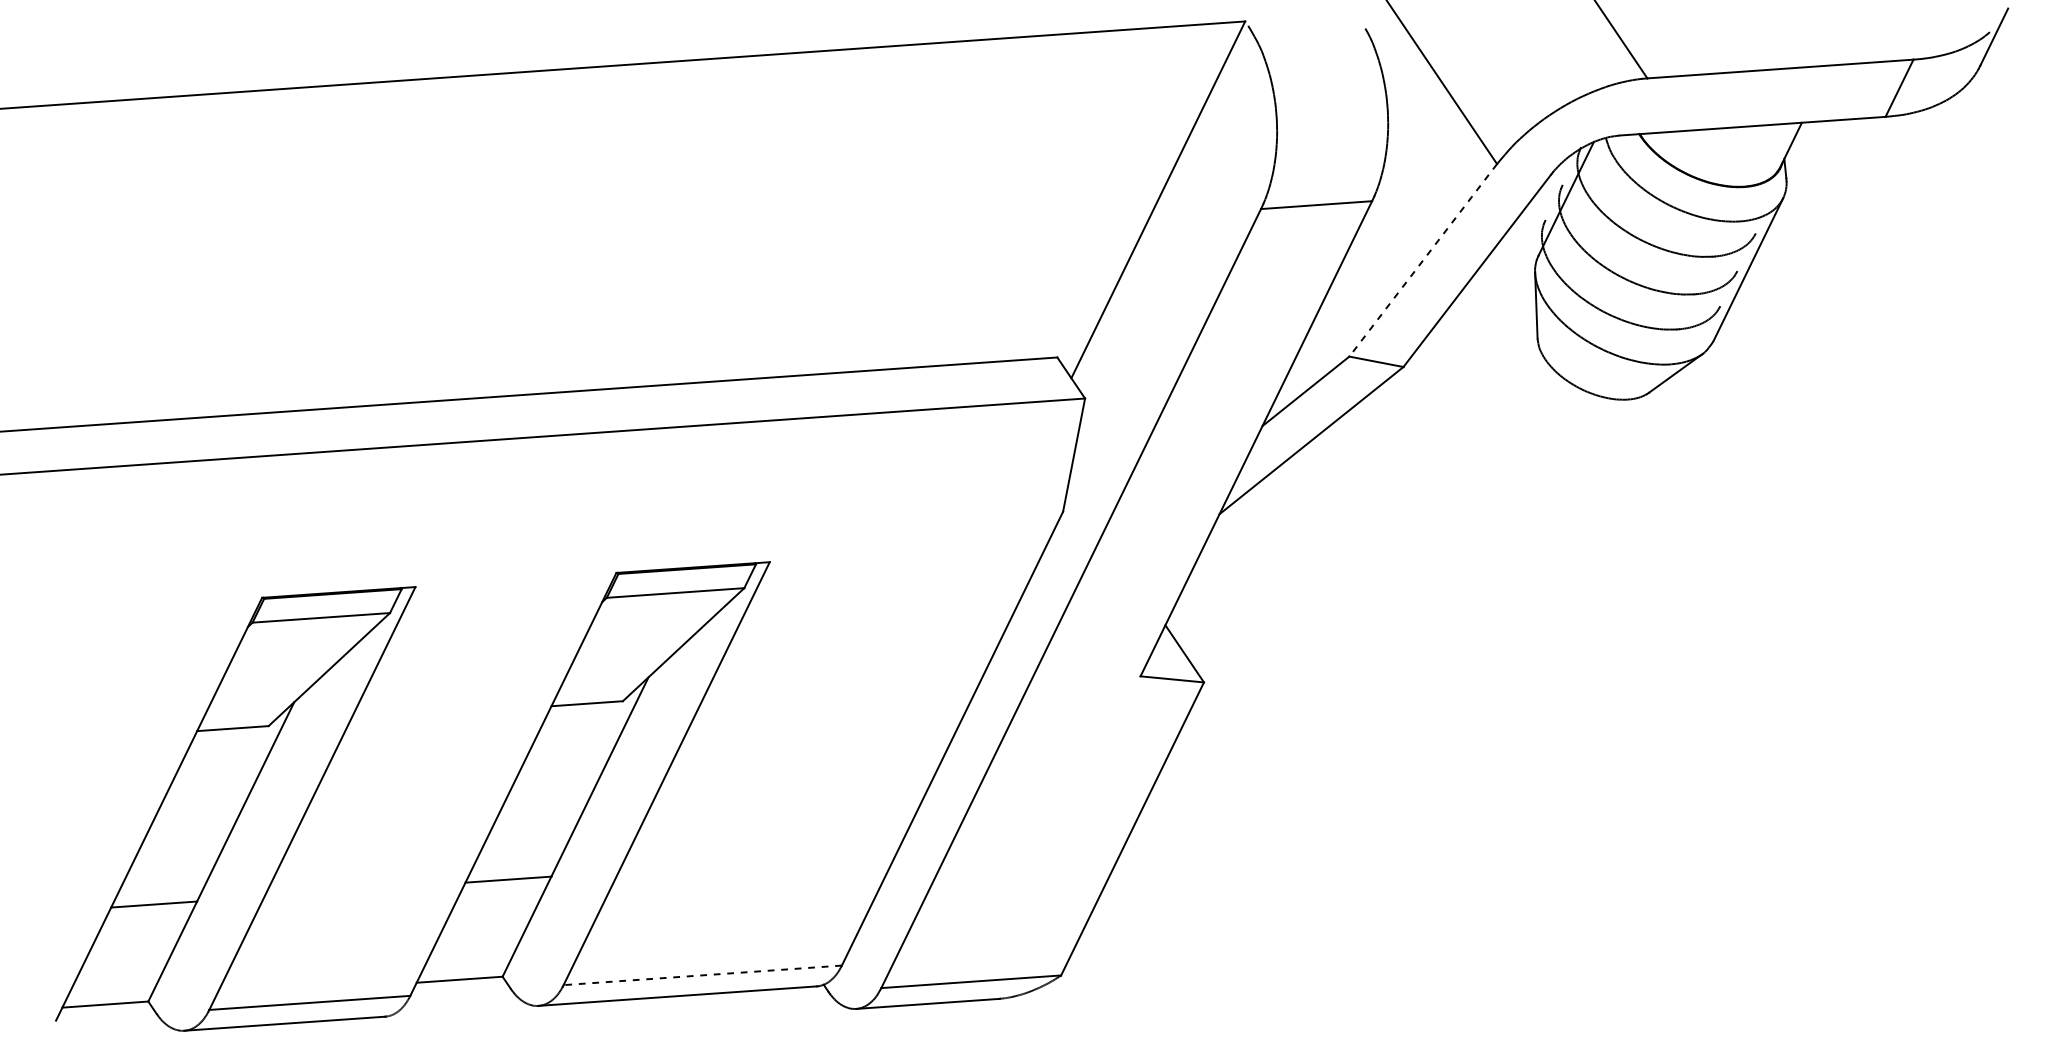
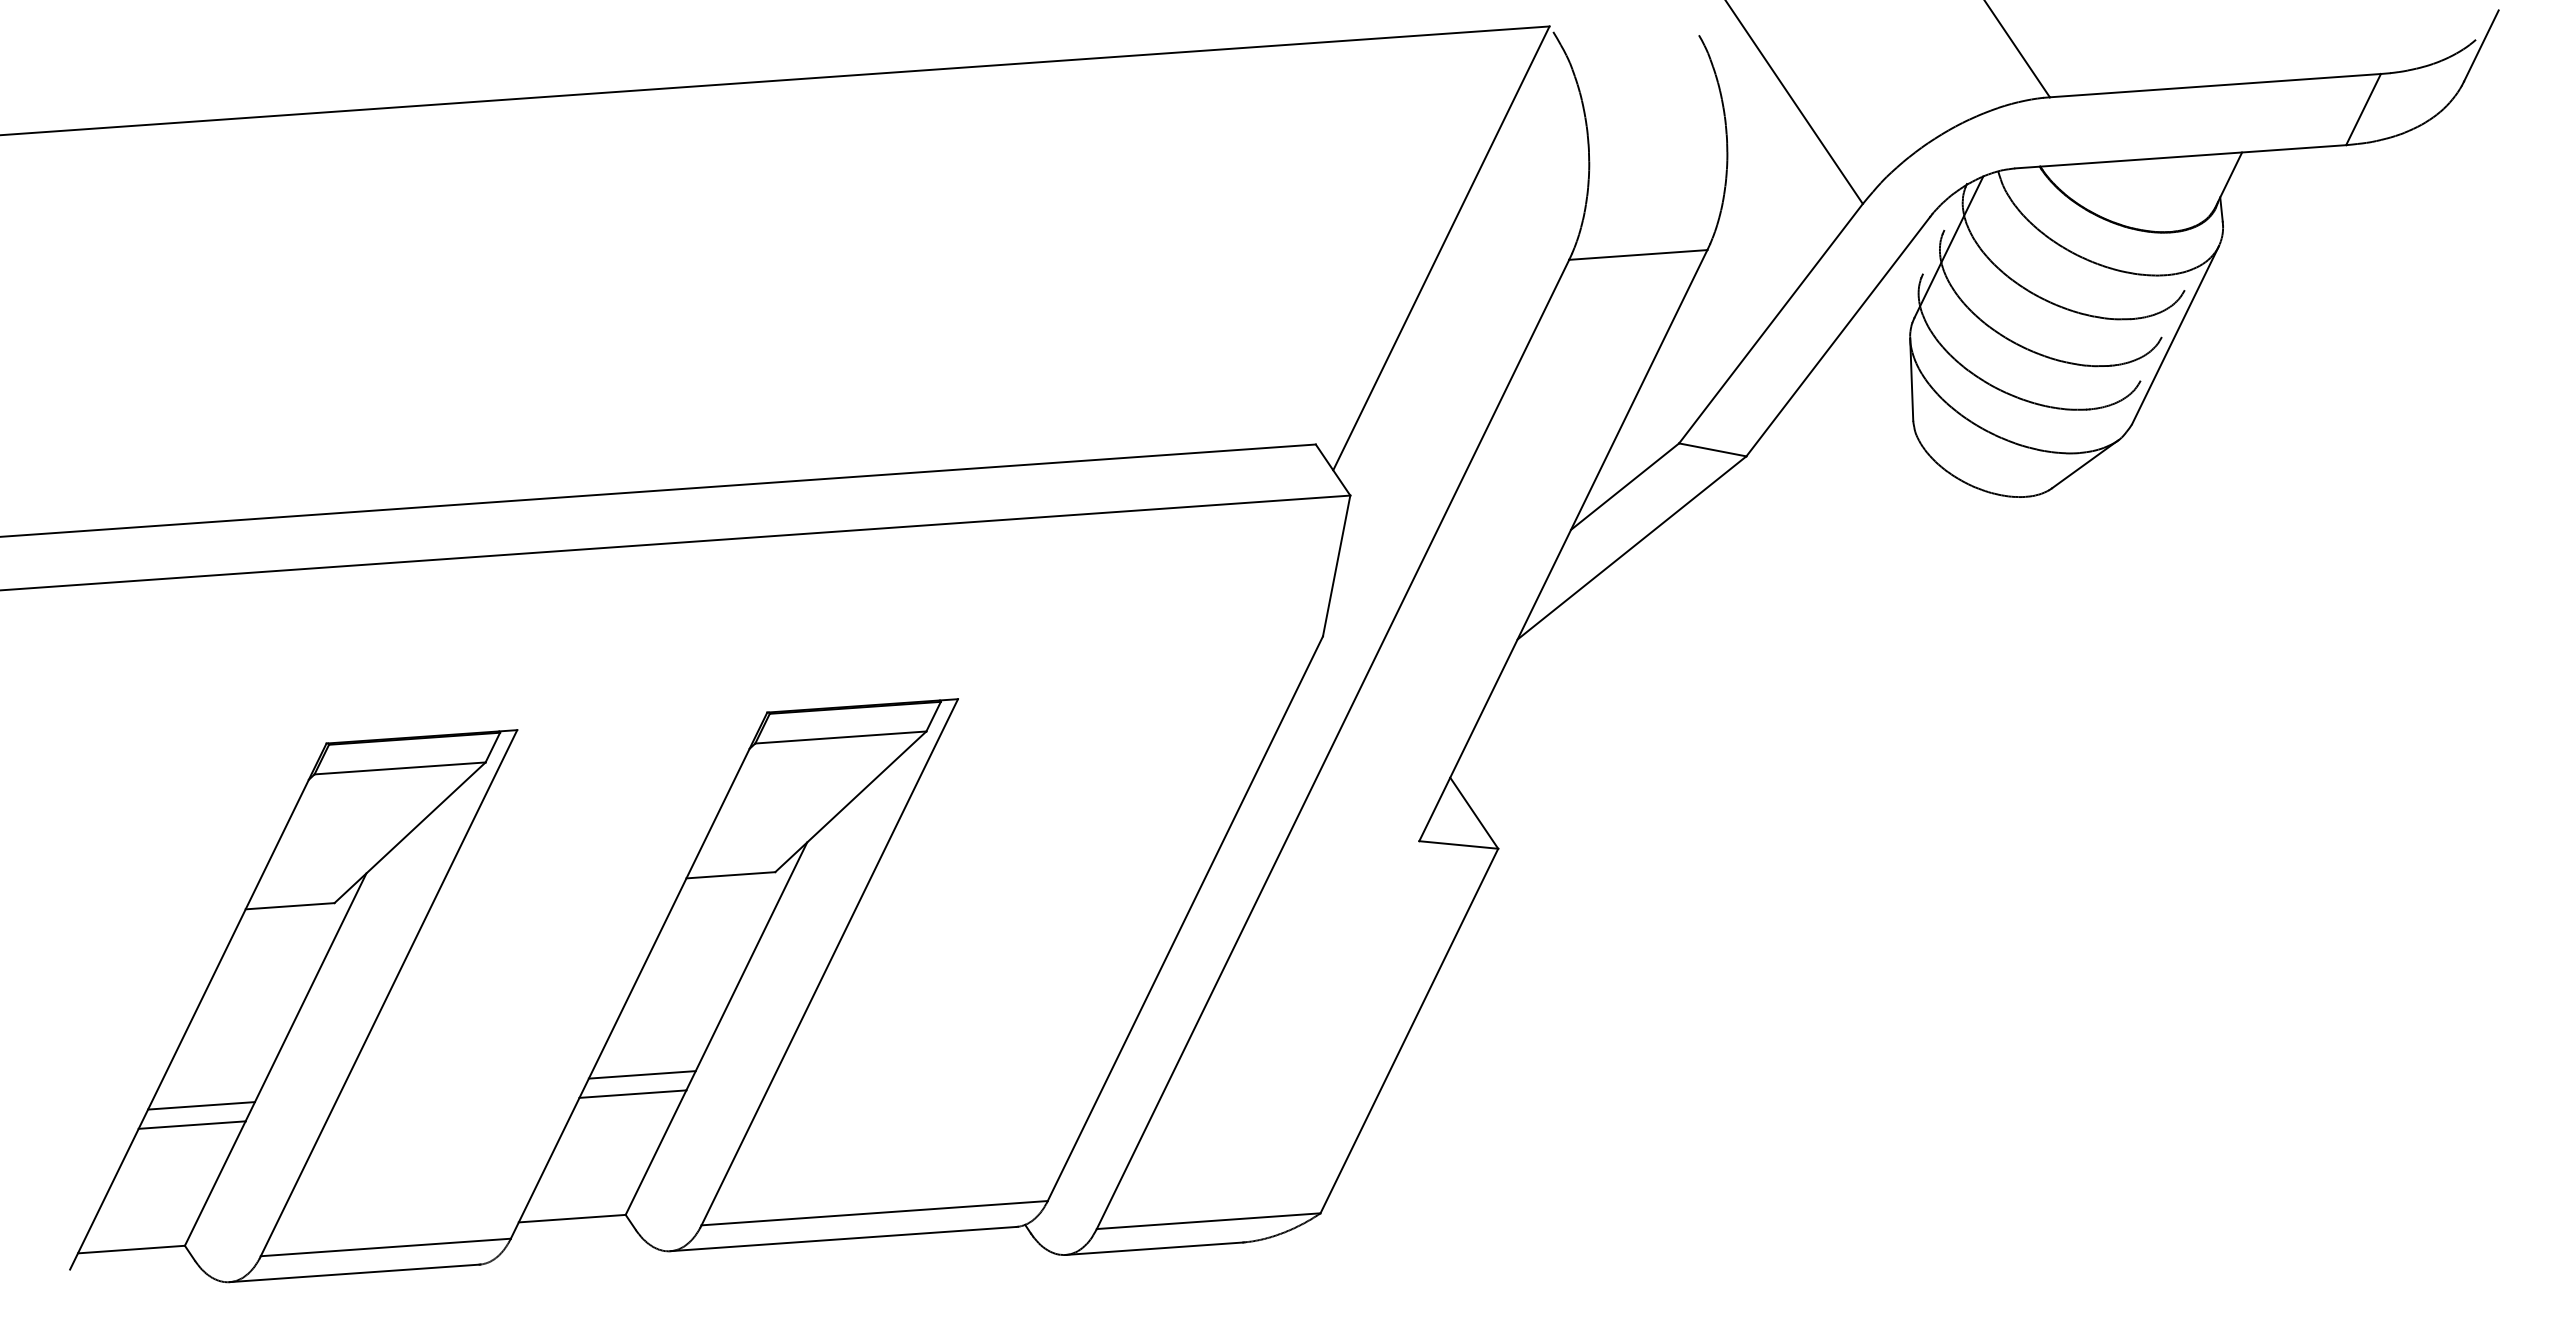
line: (1422, 260) -> (1770, 323), dashed -> solid
line: (515, 863) -> (641, 1074), added
line: (161, 888) -> (201, 1105), added
line: (702, 975) -> (874, 1213), dashed -> solid

